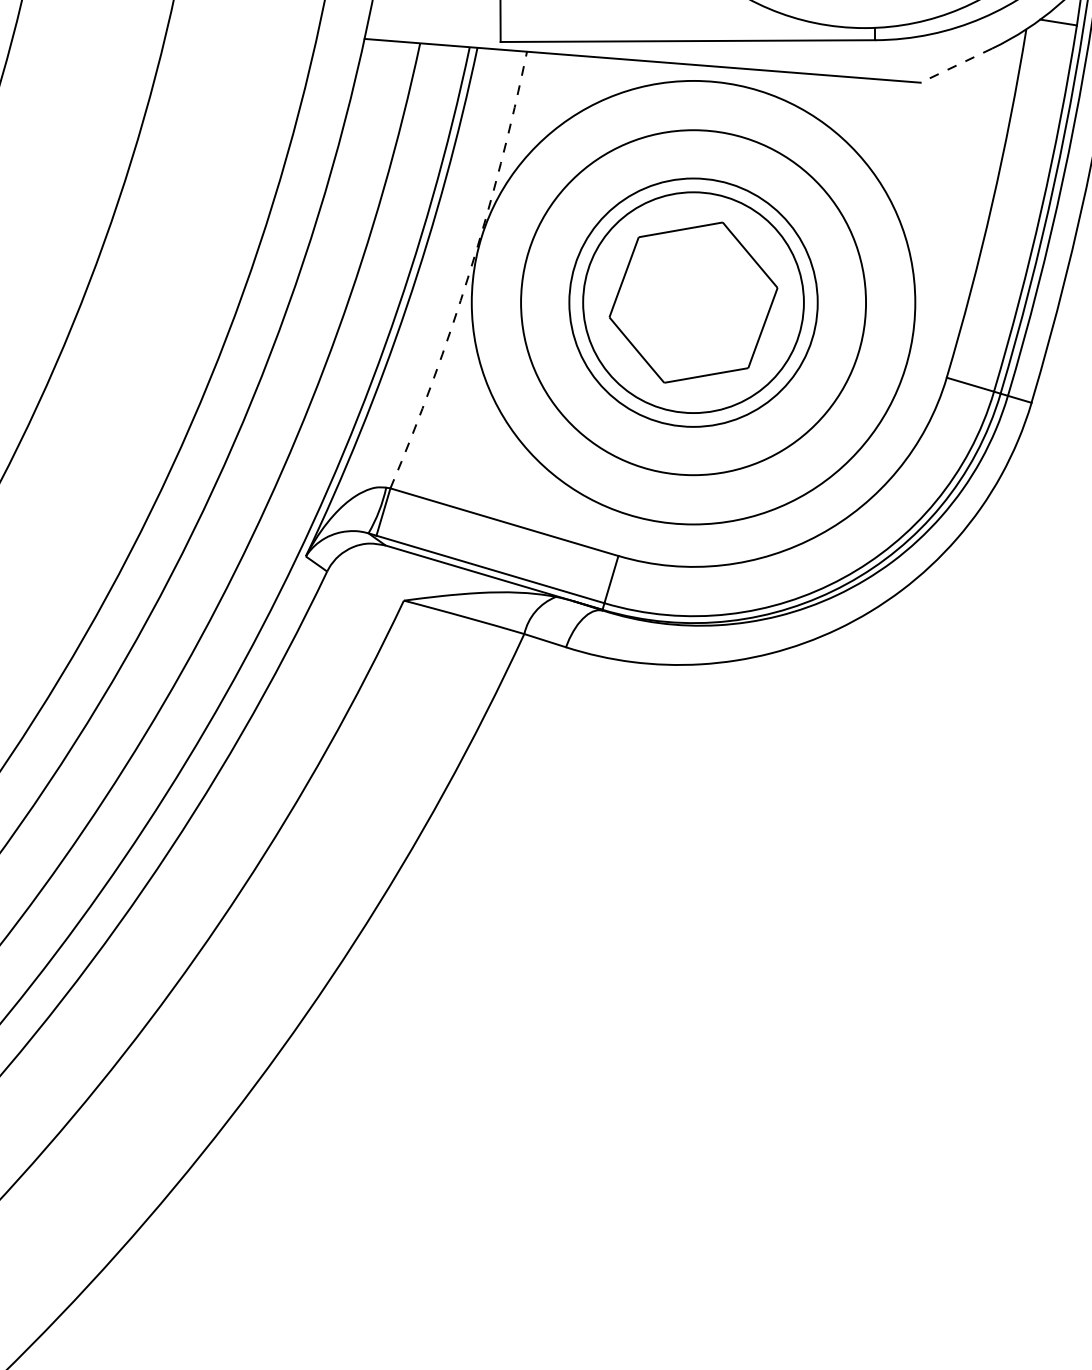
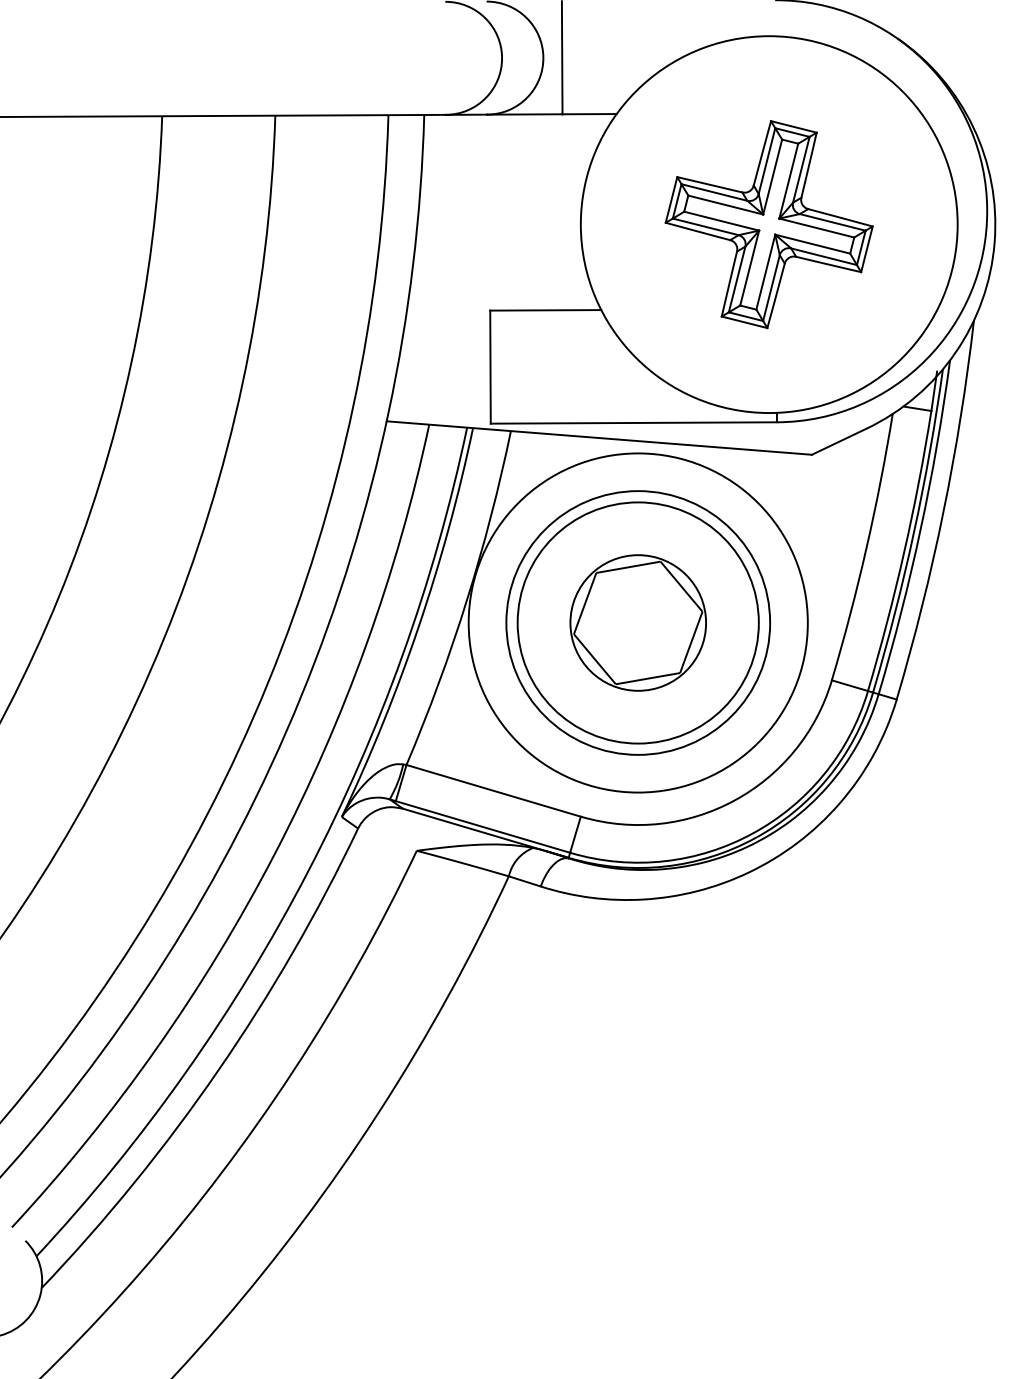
line: (955, 65) -> (838, 441), dashed -> solid
arc: (468, 273) -> (466, 600), dashed -> solid
circle: (692, 302) -> (637, 622), size x1.43
circle: (693, 302) -> (638, 622), size x0.71

